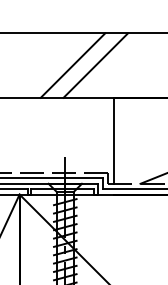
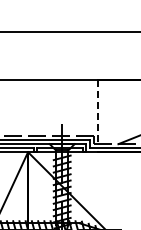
line: (72, 65) -> (67, 55), removed
line: (95, 65) -> (84, 55), removed
line: (113, 141) -> (98, 112), solid -> dashed

